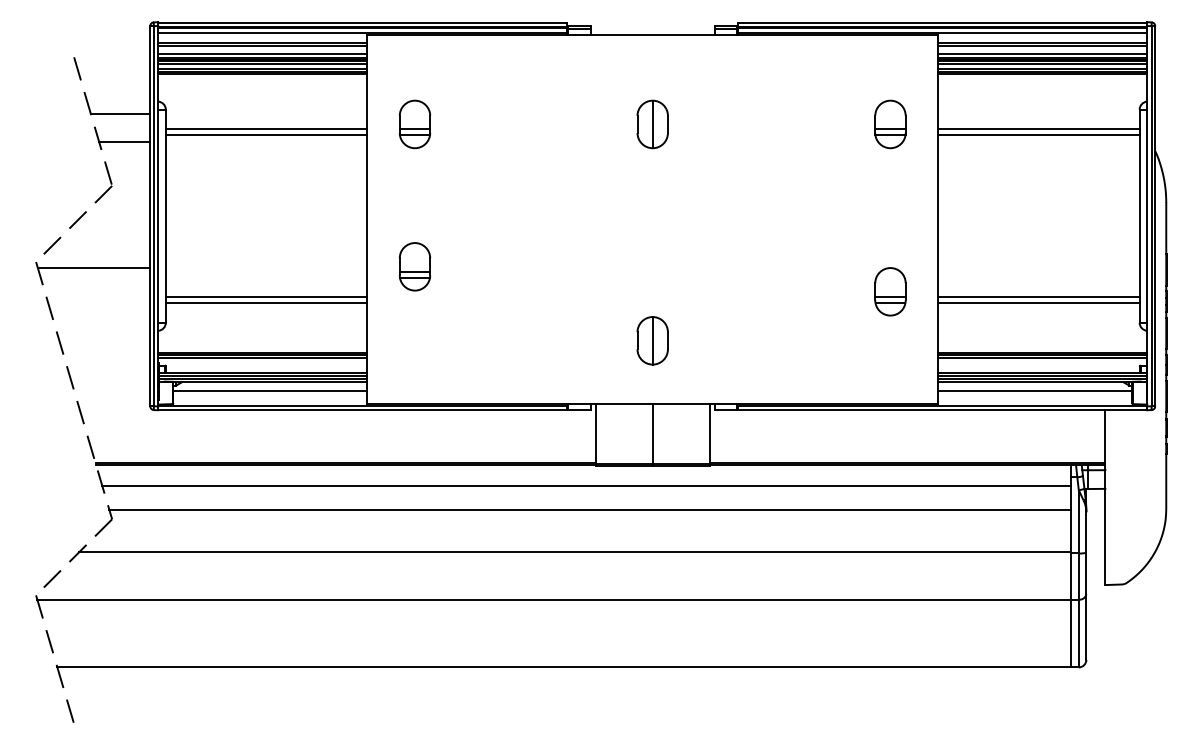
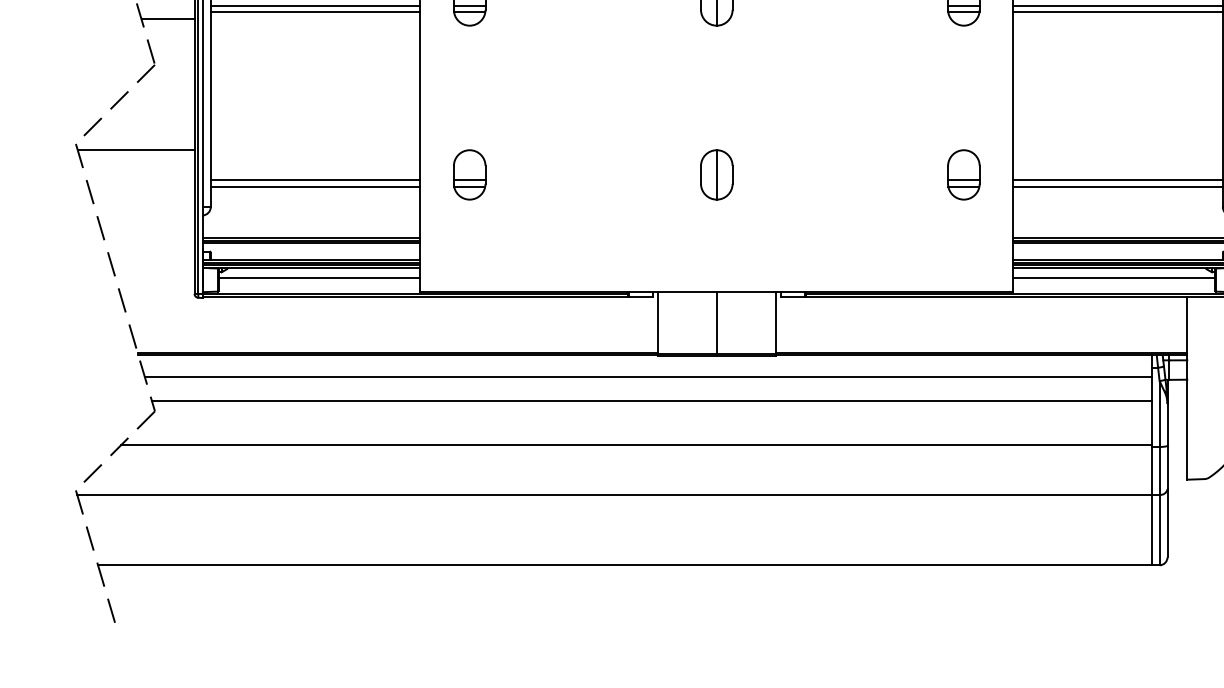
part: (414, 266) -> (469, 174), moved
part: (652, 340) -> (716, 174), moved

